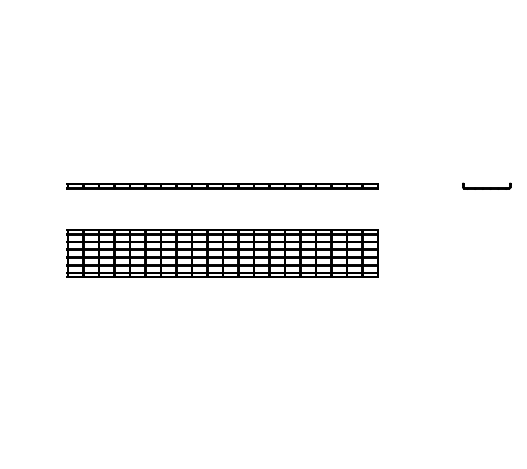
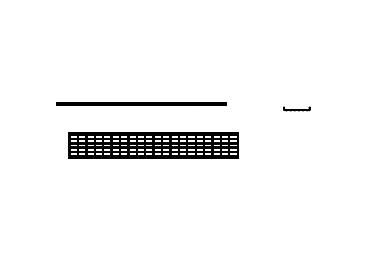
line: (222, 185) -> (141, 103), moved

